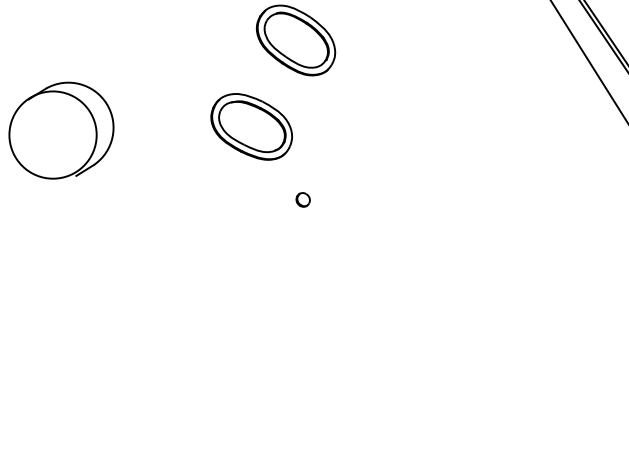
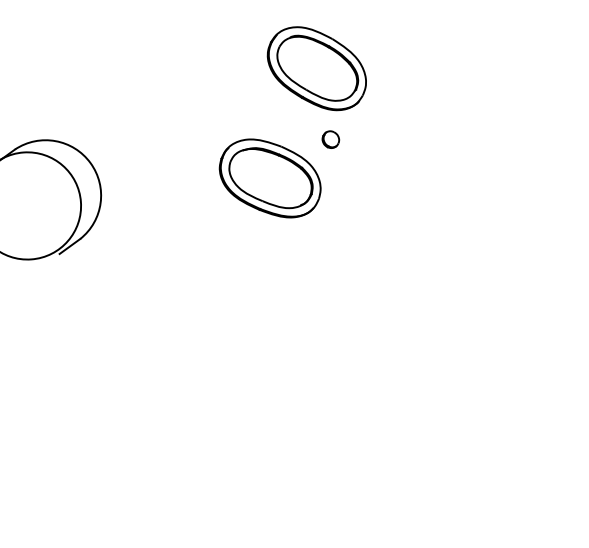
part: (302, 199) -> (329, 139), moved

